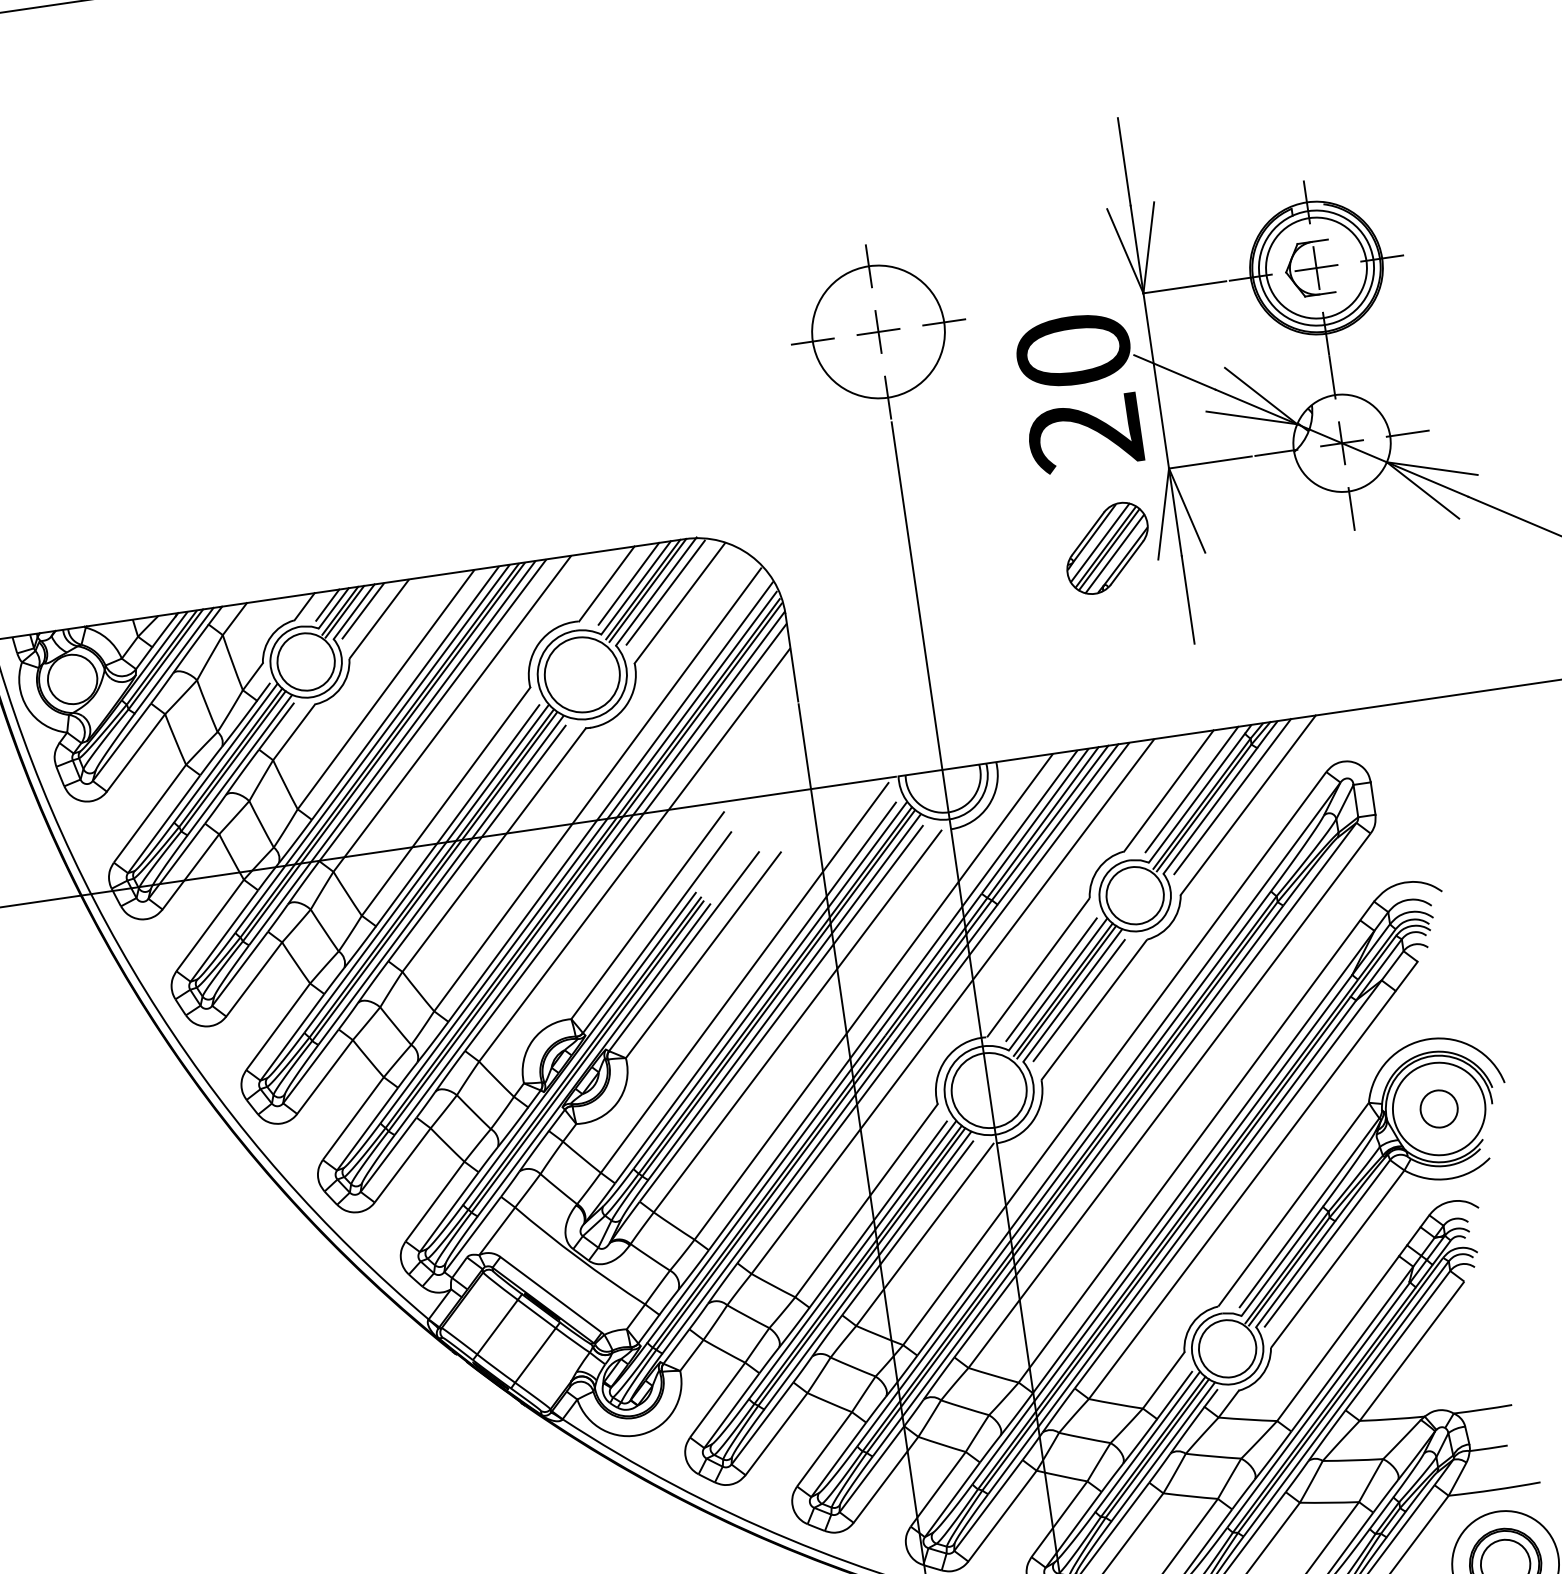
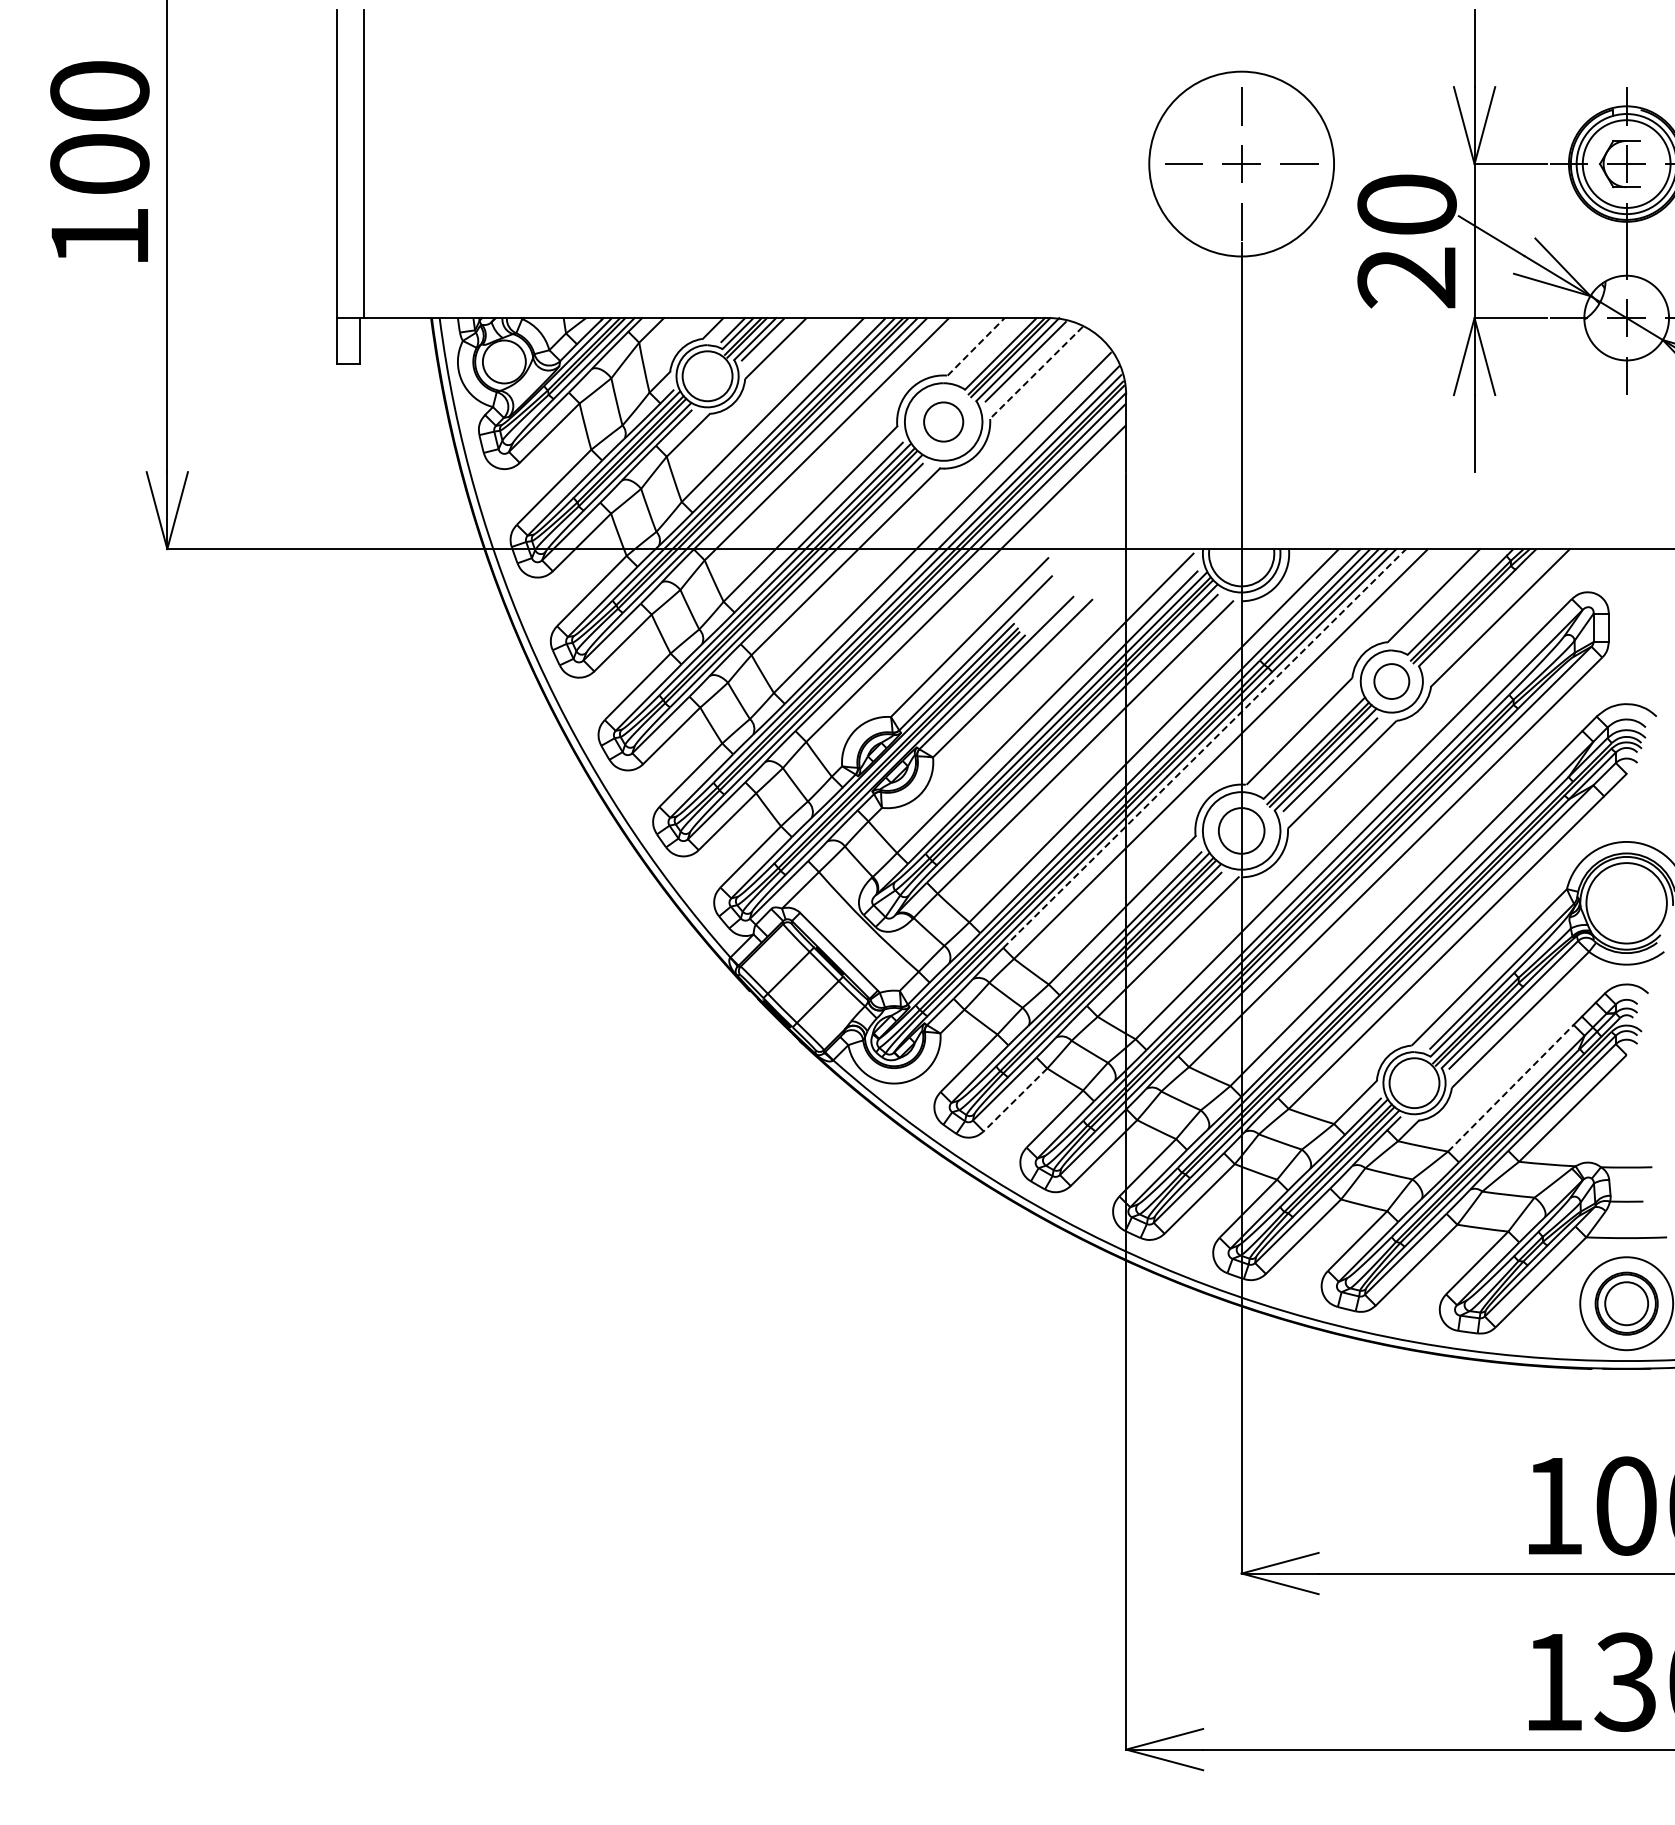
circle: (878, 331) -> (1241, 163), size x1.6
part: (1107, 547) -> (1411, 378), removed
line: (607, 583) -> (976, 346), solid -> dashed
line: (629, 583) -> (995, 349), removed
line: (679, 604) -> (1036, 373), solid -> dashed
circle: (582, 674) -> (943, 421), size x0.6
line: (1191, 789) -> (1453, 597), removed
line: (1233, 796) -> (1488, 608), removed
circle: (1134, 895) -> (1391, 681), size x0.7
line: (1050, 980) -> (1308, 743), removed
line: (932, 1004) -> (1203, 749), solid -> dashed
circle: (988, 1090) -> (1241, 830), size x0.7
circle: (1438, 1109) -> (1626, 903), removed
line: (1338, 1337) -> (1511, 1087), solid -> dashed
line: (776, 1433) -> (1015, 1099), solid -> dashed

